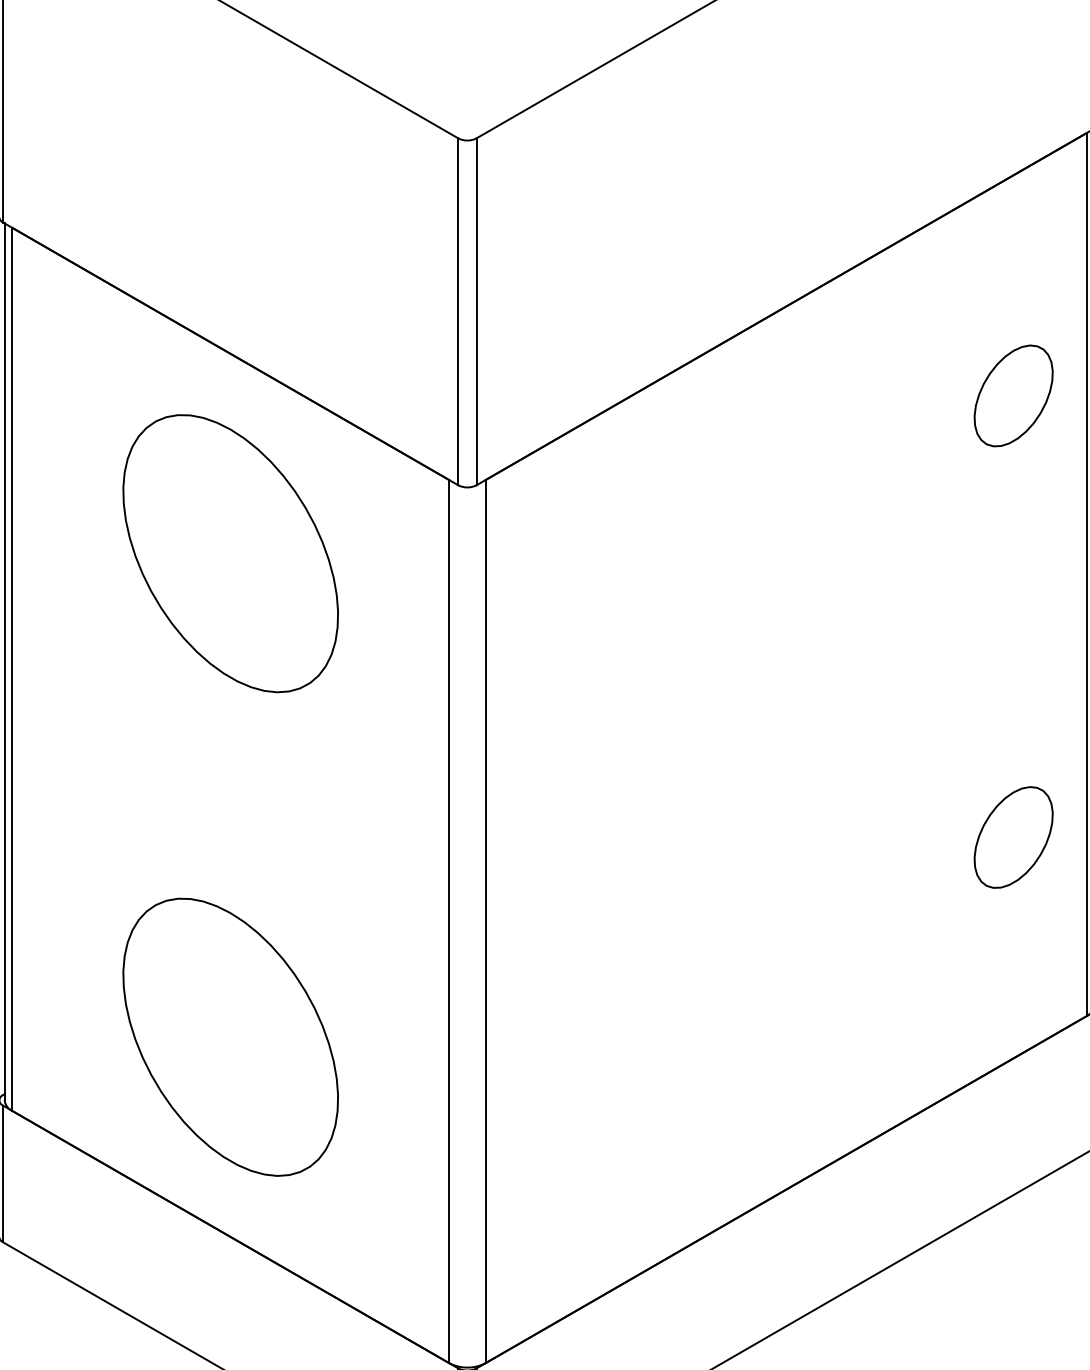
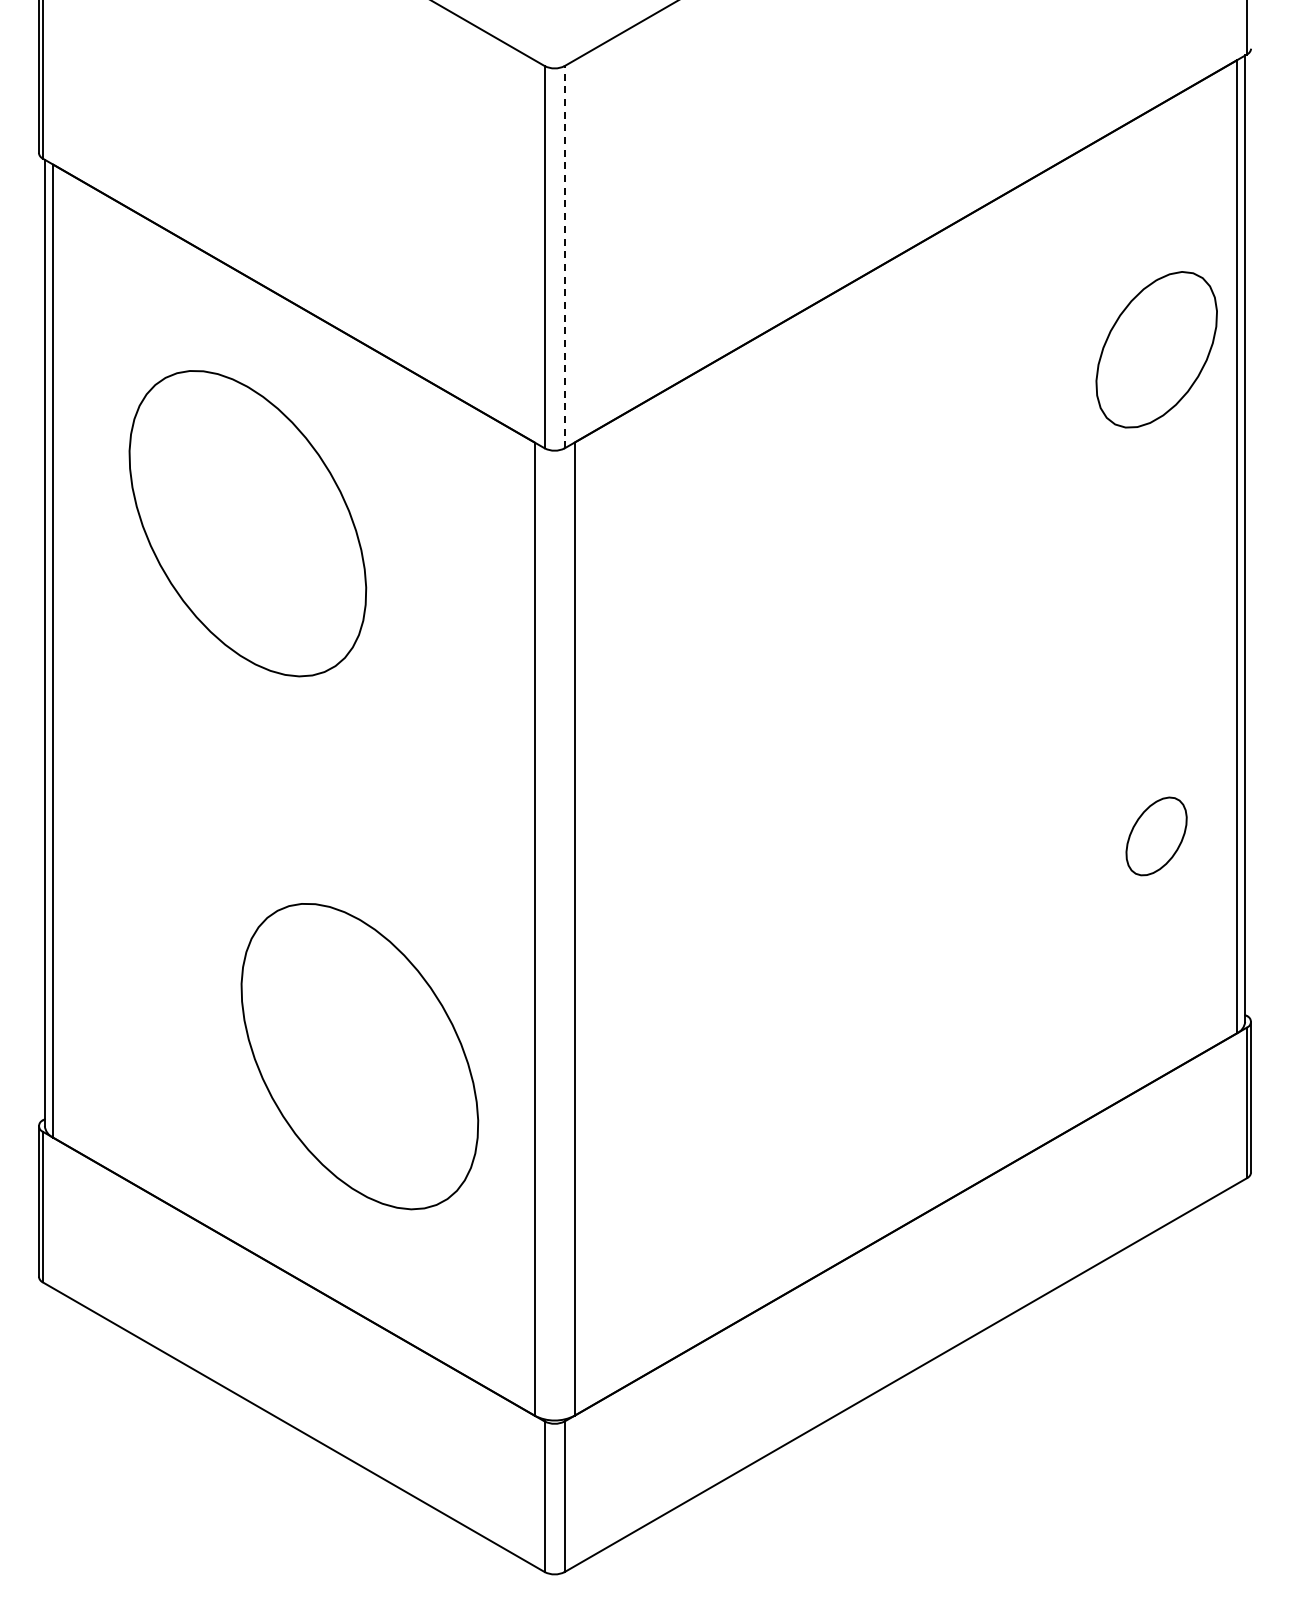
line: (476, 311) -> (564, 256), solid -> dashed
part: (1013, 395) -> (1156, 349), size x1.4
part: (230, 553) -> (247, 523), moved
part: (1013, 837) -> (1156, 836), size x0.7
part: (230, 1037) -> (359, 1056), moved

